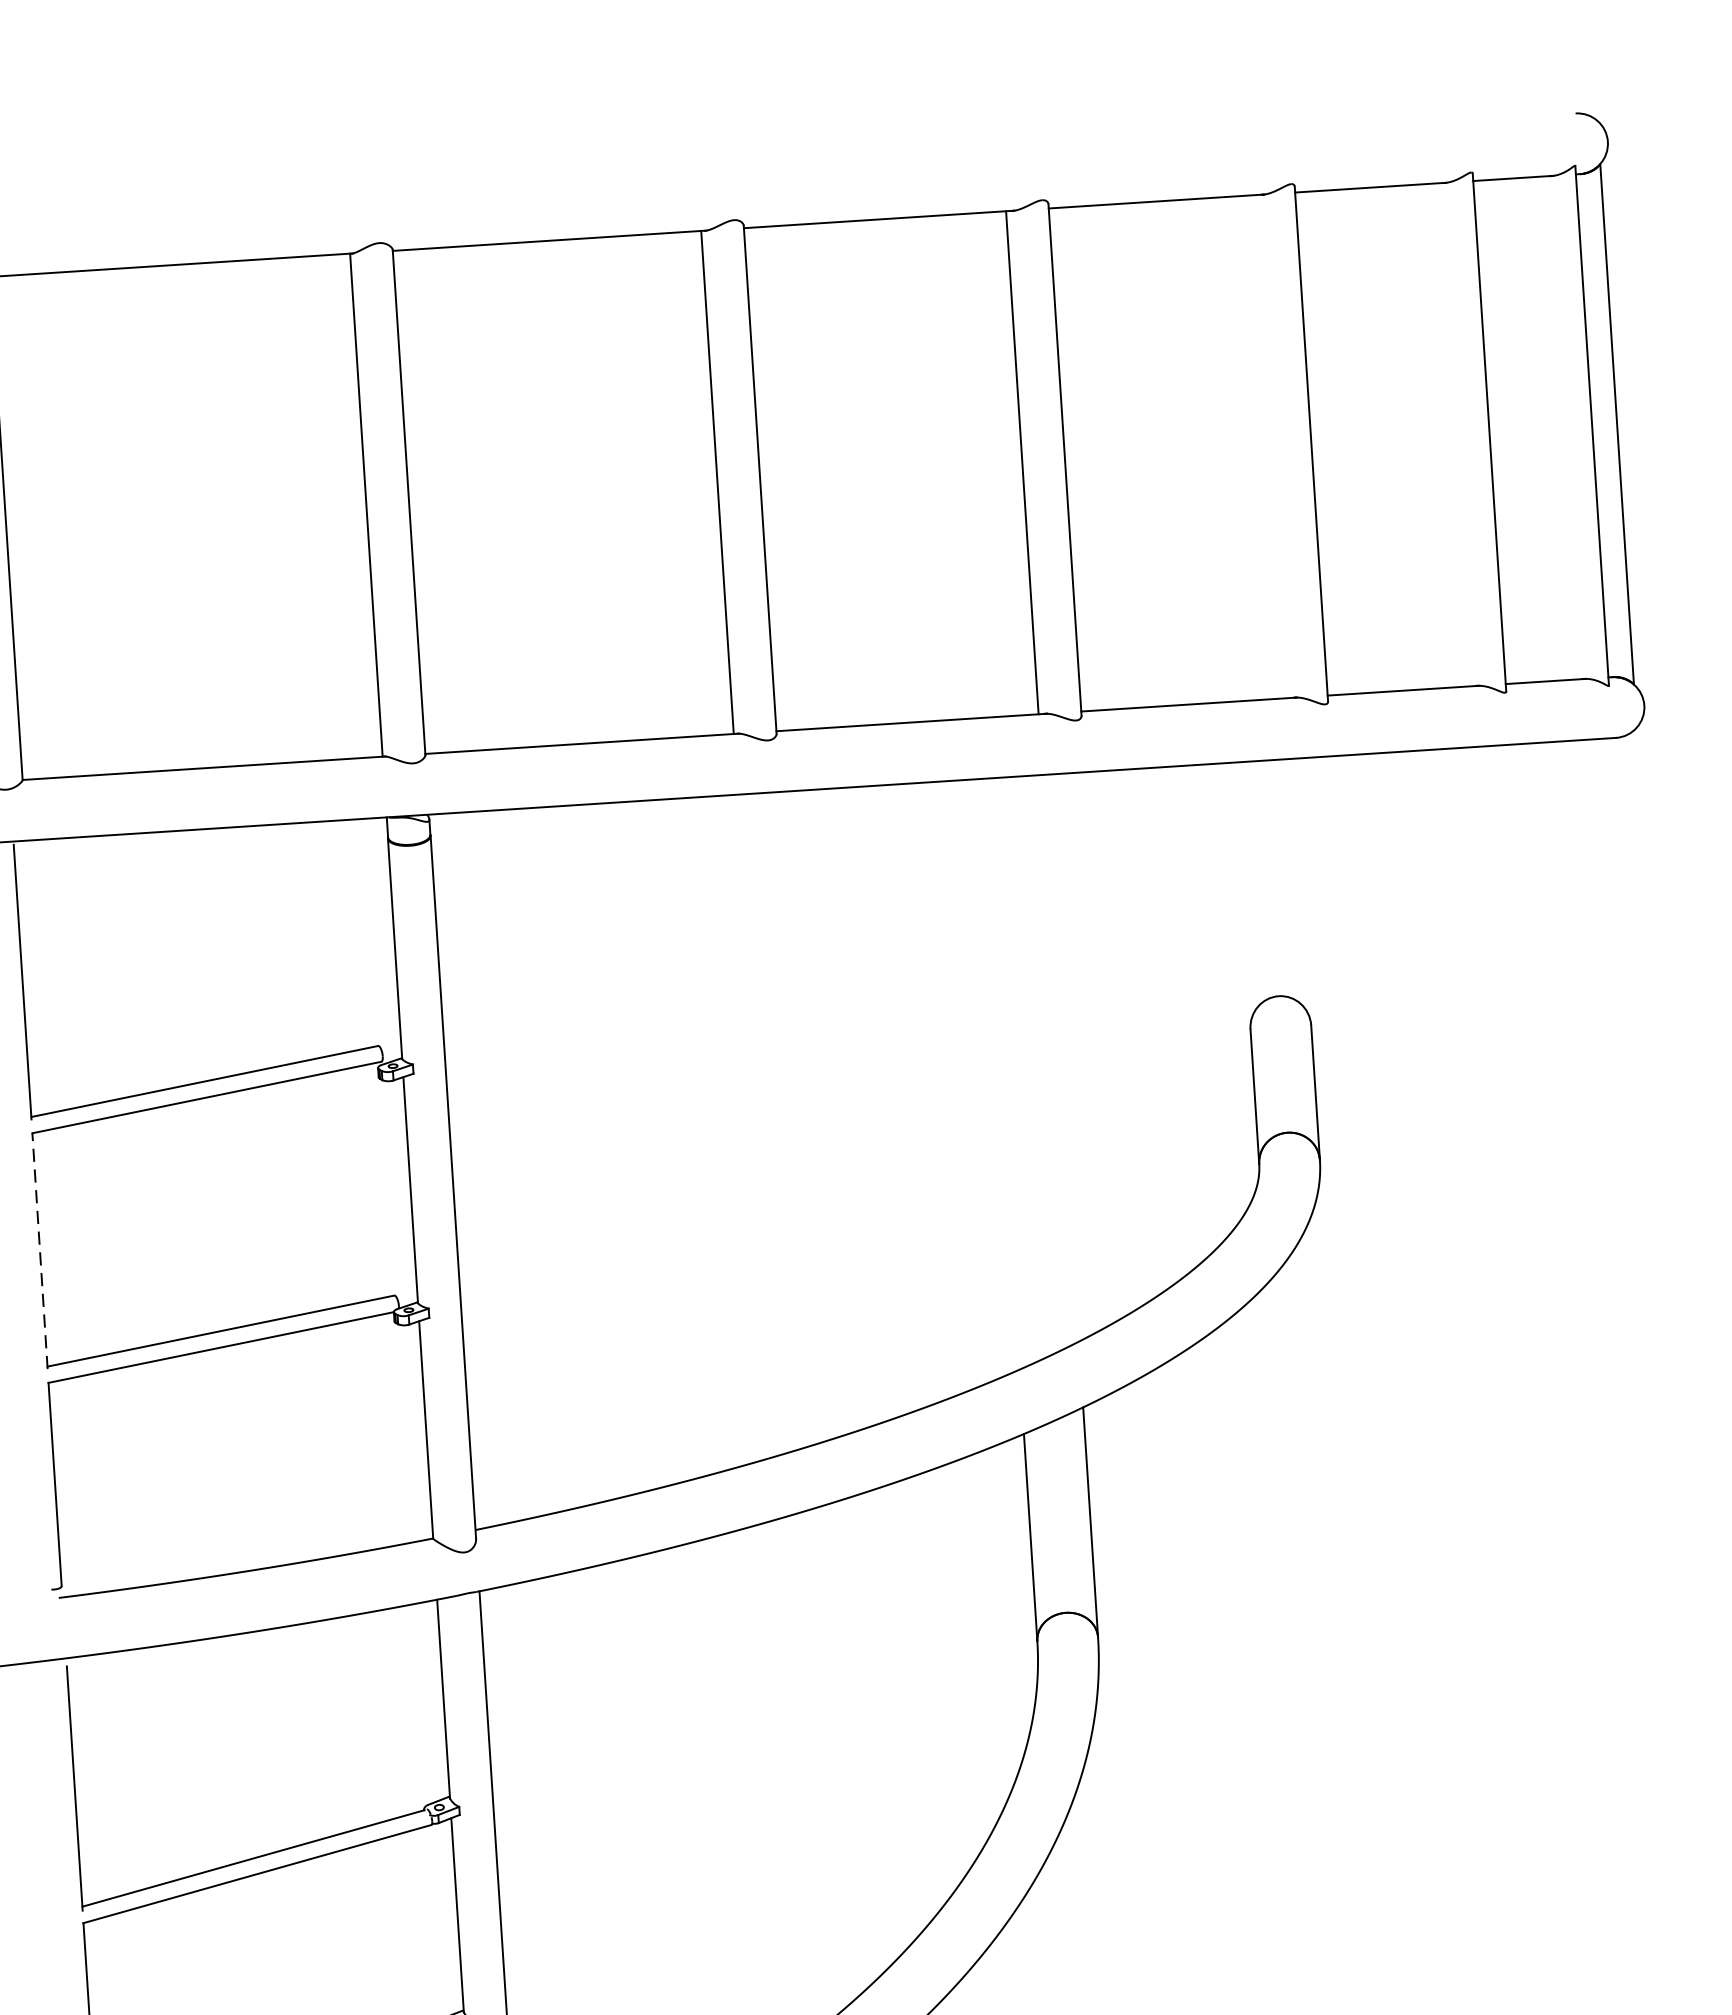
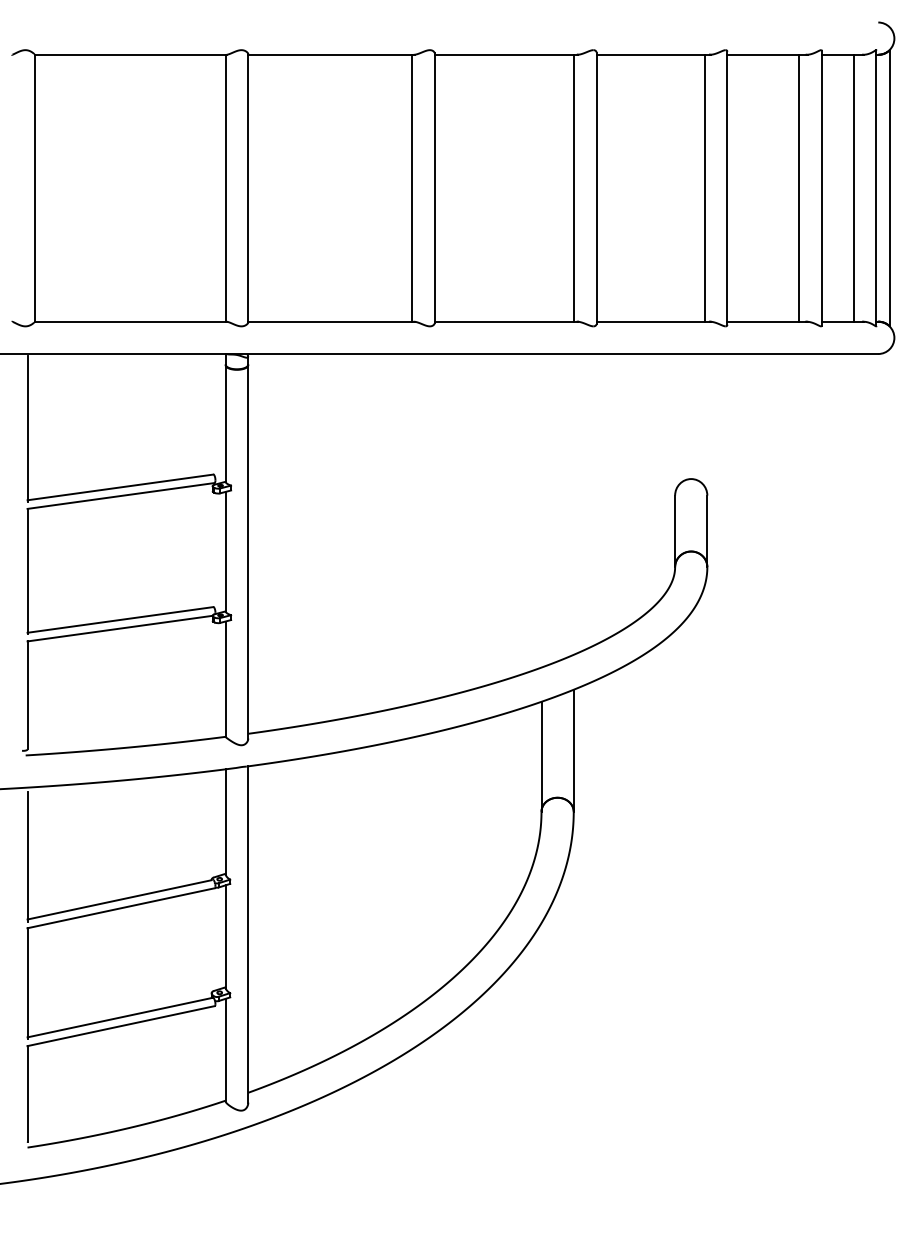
line: (1548, 427) -> (853, 187), added
line: (1447, 433) -> (799, 187), added
line: (1268, 445) -> (704, 187), added
line: (39, 1251) -> (27, 571), dashed -> solid

